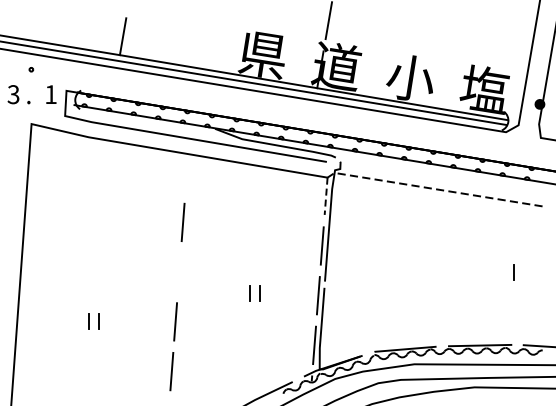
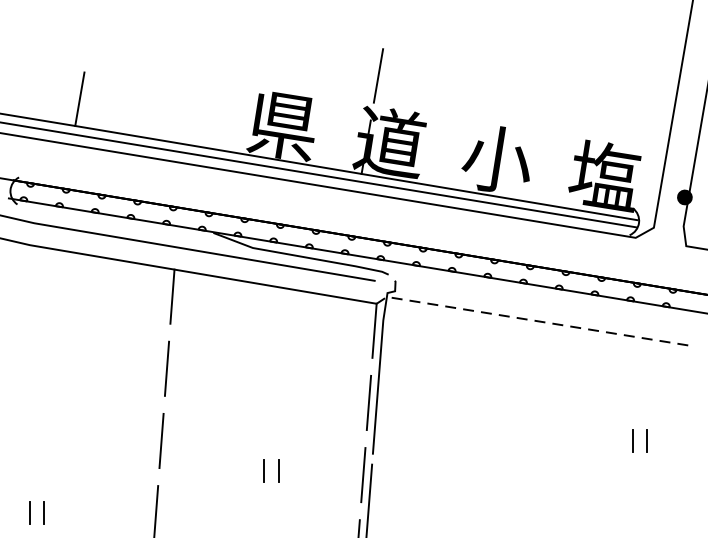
line: (186, 172) -> (171, 296), added
line: (326, 196) -> (375, 331), dashed -> solid
line: (178, 271) -> (160, 439), added
line: (503, 272) -> (631, 441), added

